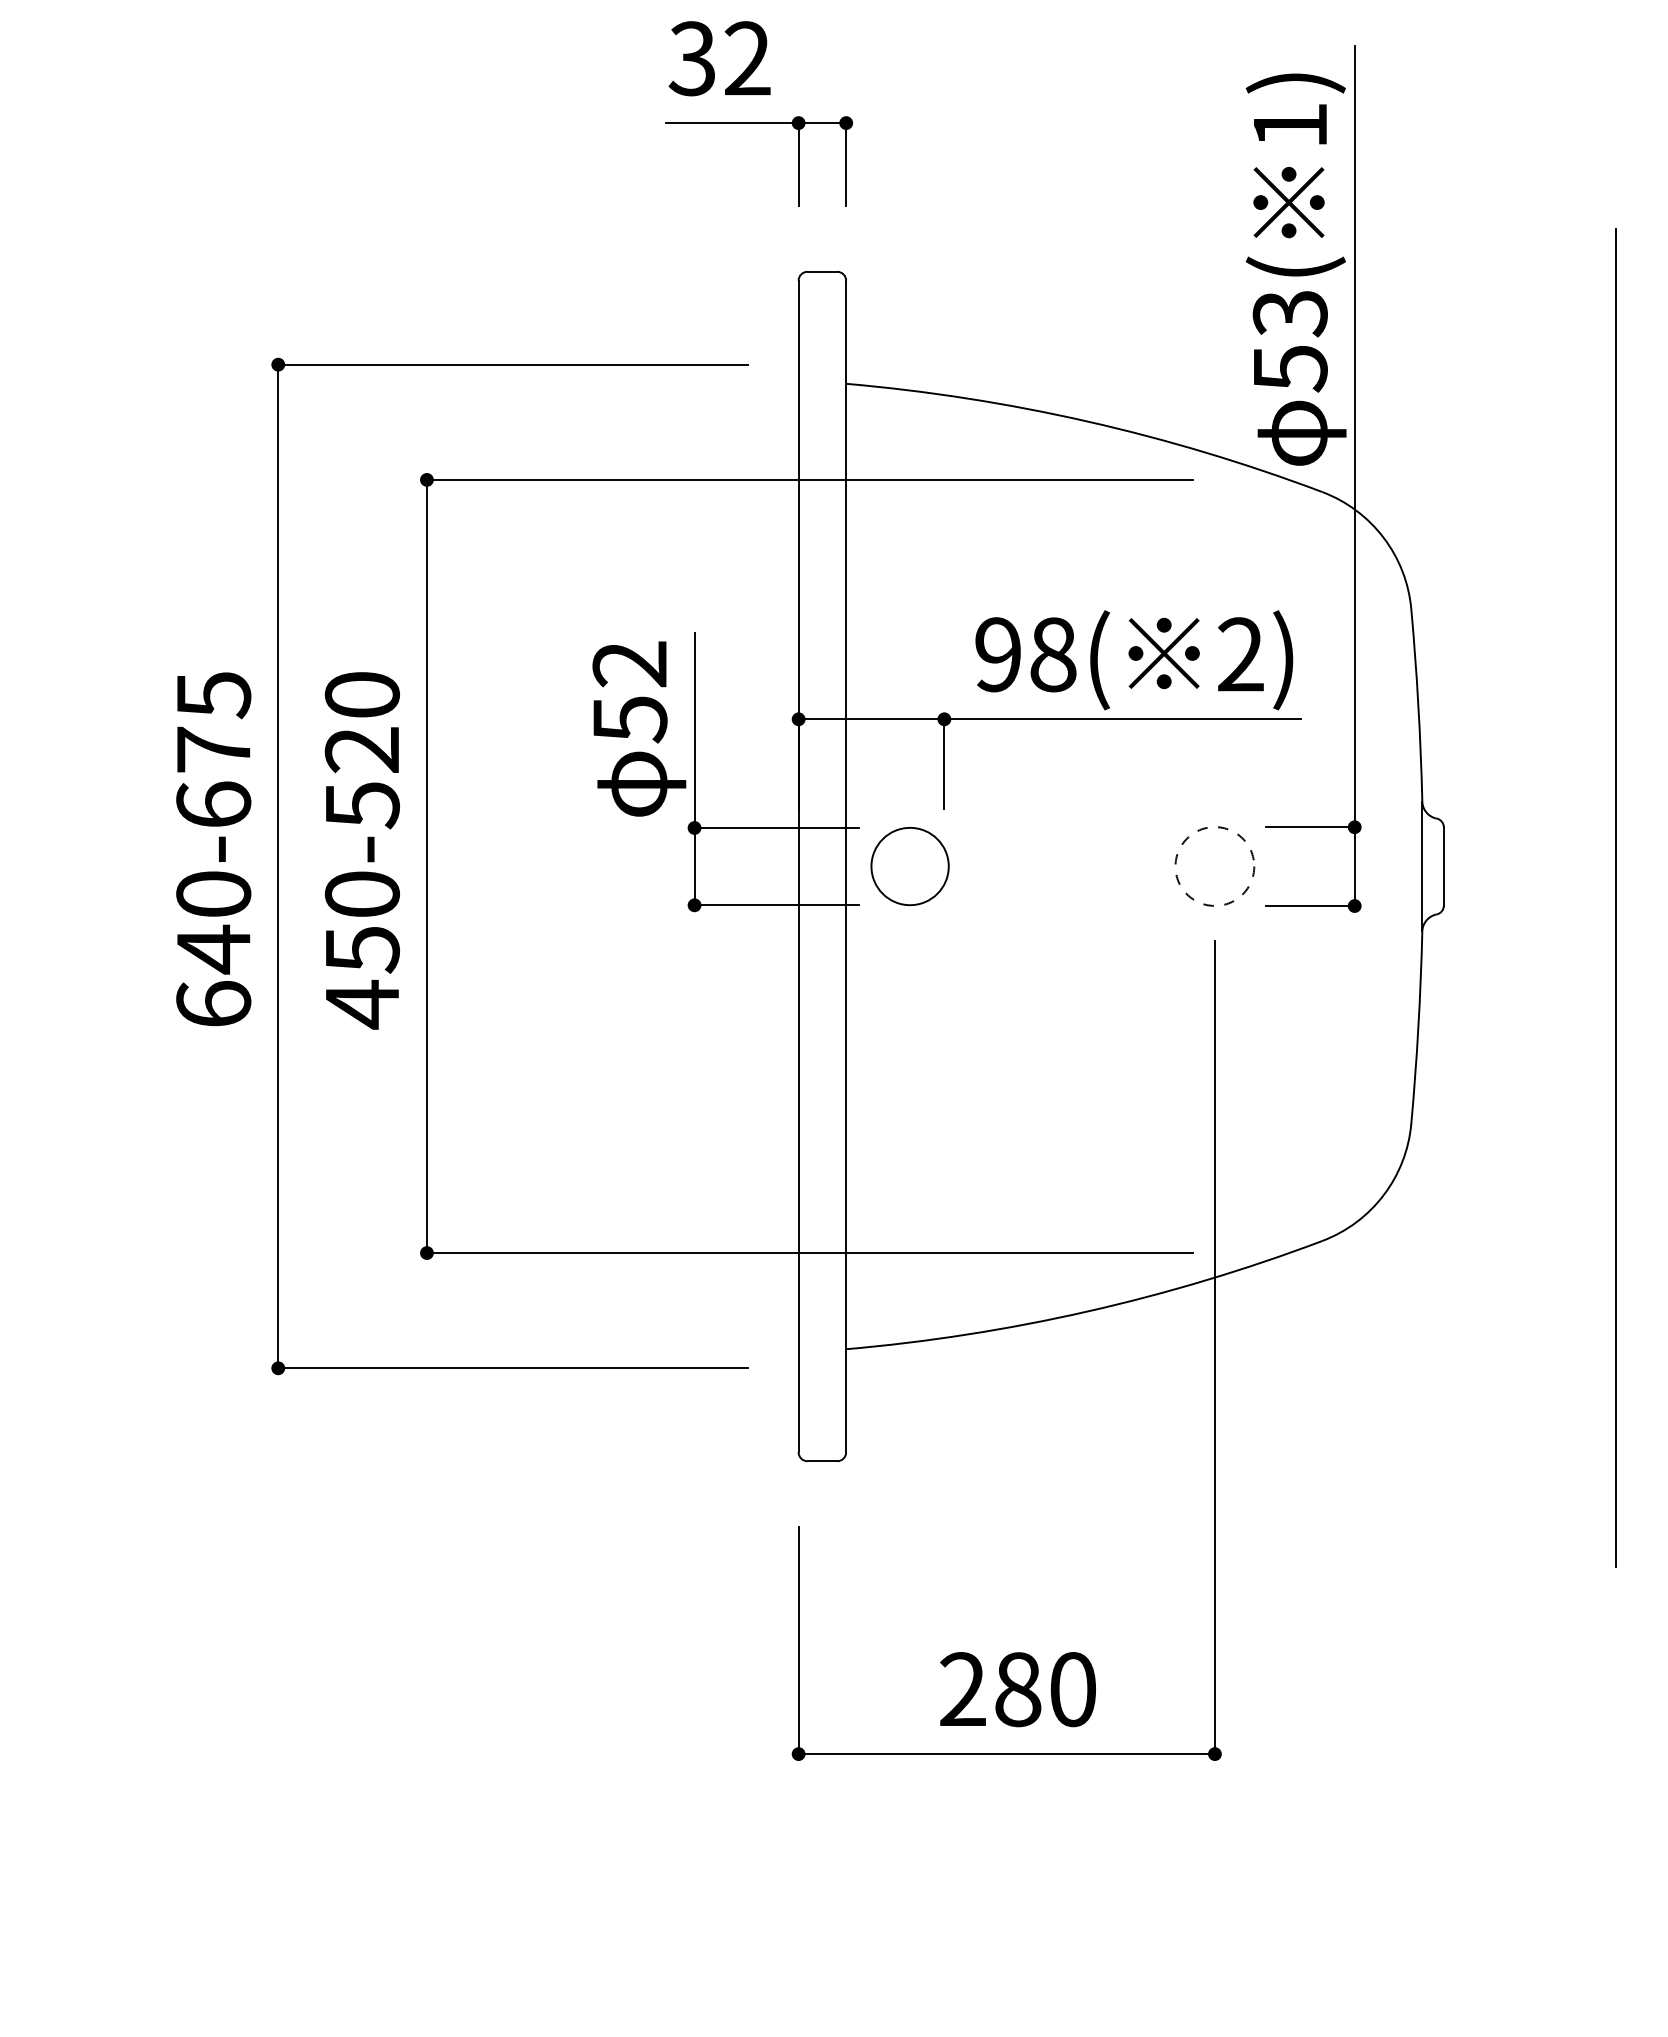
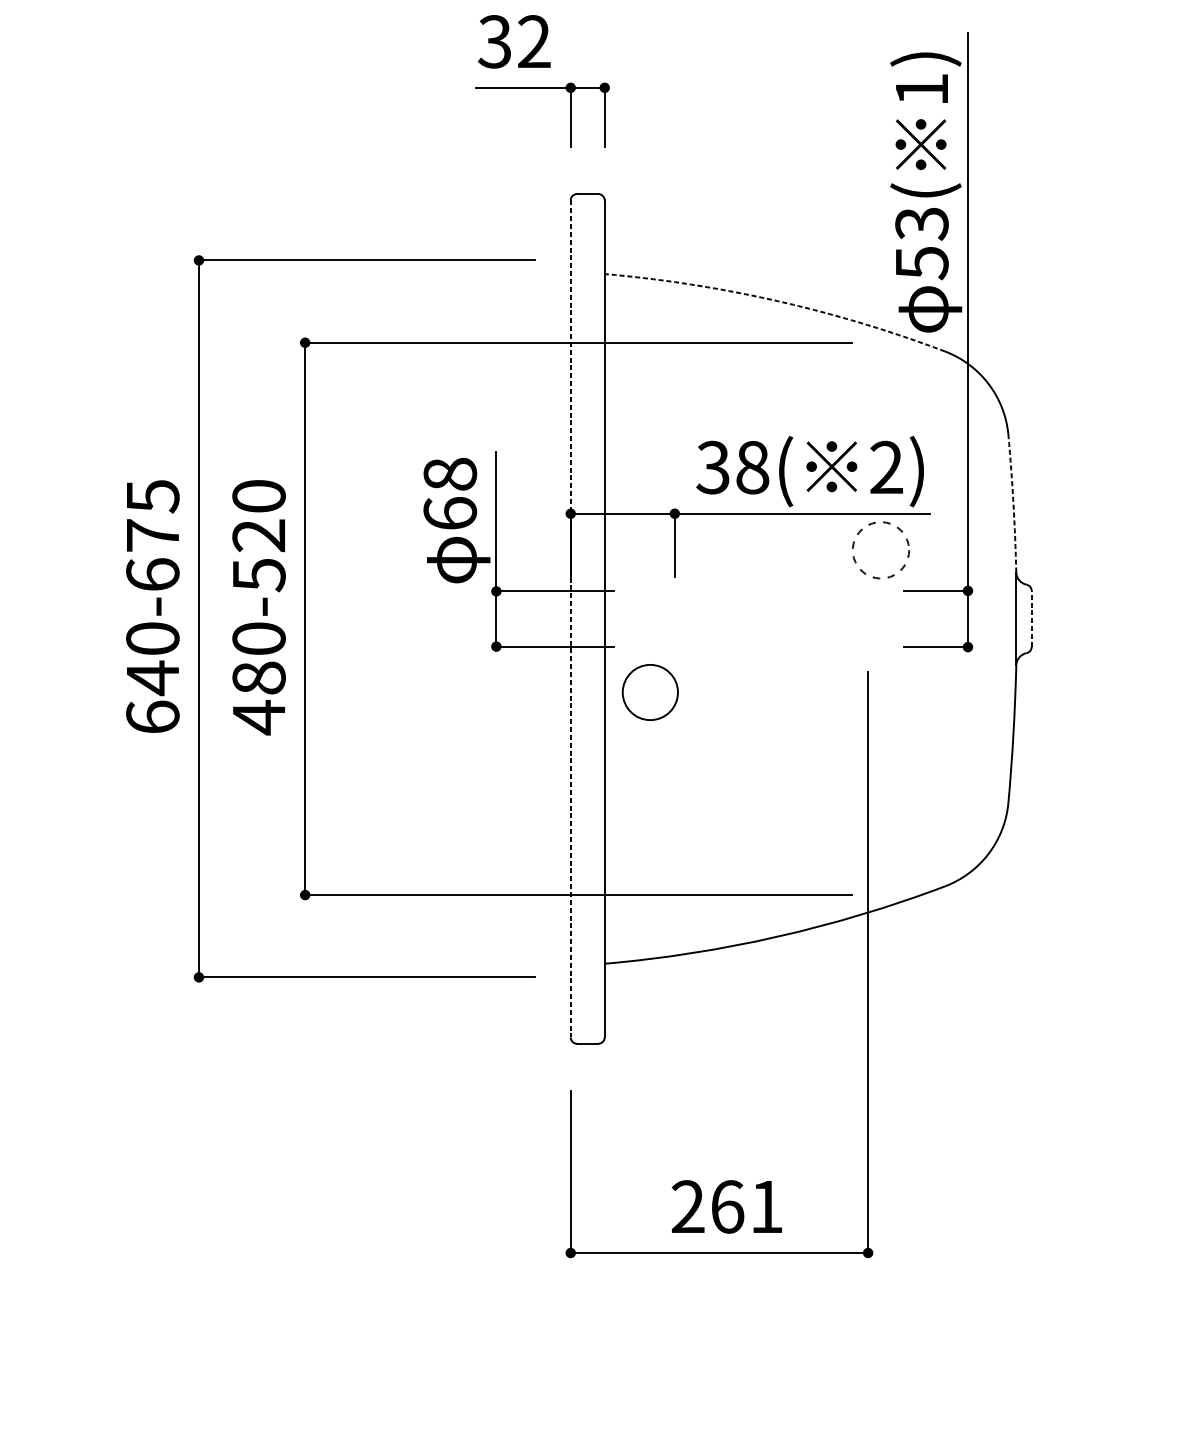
arc: (1087, 421) -> (777, 301), solid -> dashed
text: (997, 654) -> (712, 467), 98( -> 38(
text: (629, 692) -> (449, 494), 52 -> 68
arc: (1418, 705) -> (1013, 503), solid -> dashed
line: (798, 866) -> (570, 618), solid -> dashed
circle: (909, 866) -> (649, 692), moved
circle: (1214, 866) -> (880, 550), moved
line: (1443, 866) -> (1031, 618), solid -> dashed
line: (1616, 897) -> (1155, 641), removed
text: (362, 949) -> (259, 678), 450-520 -> 480-520
text: (1045, 1689) -> (747, 1206), 280 -> 261

